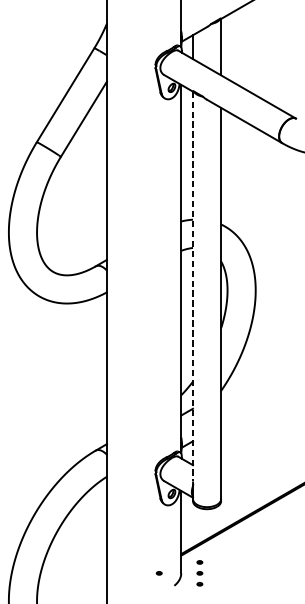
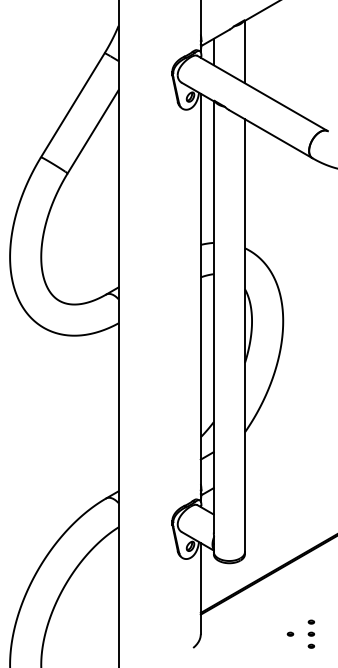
line: (192, 286) -> (213, 316), dashed -> solid
part: (159, 572) -> (290, 633), moved
part: (199, 572) -> (311, 633), moved

